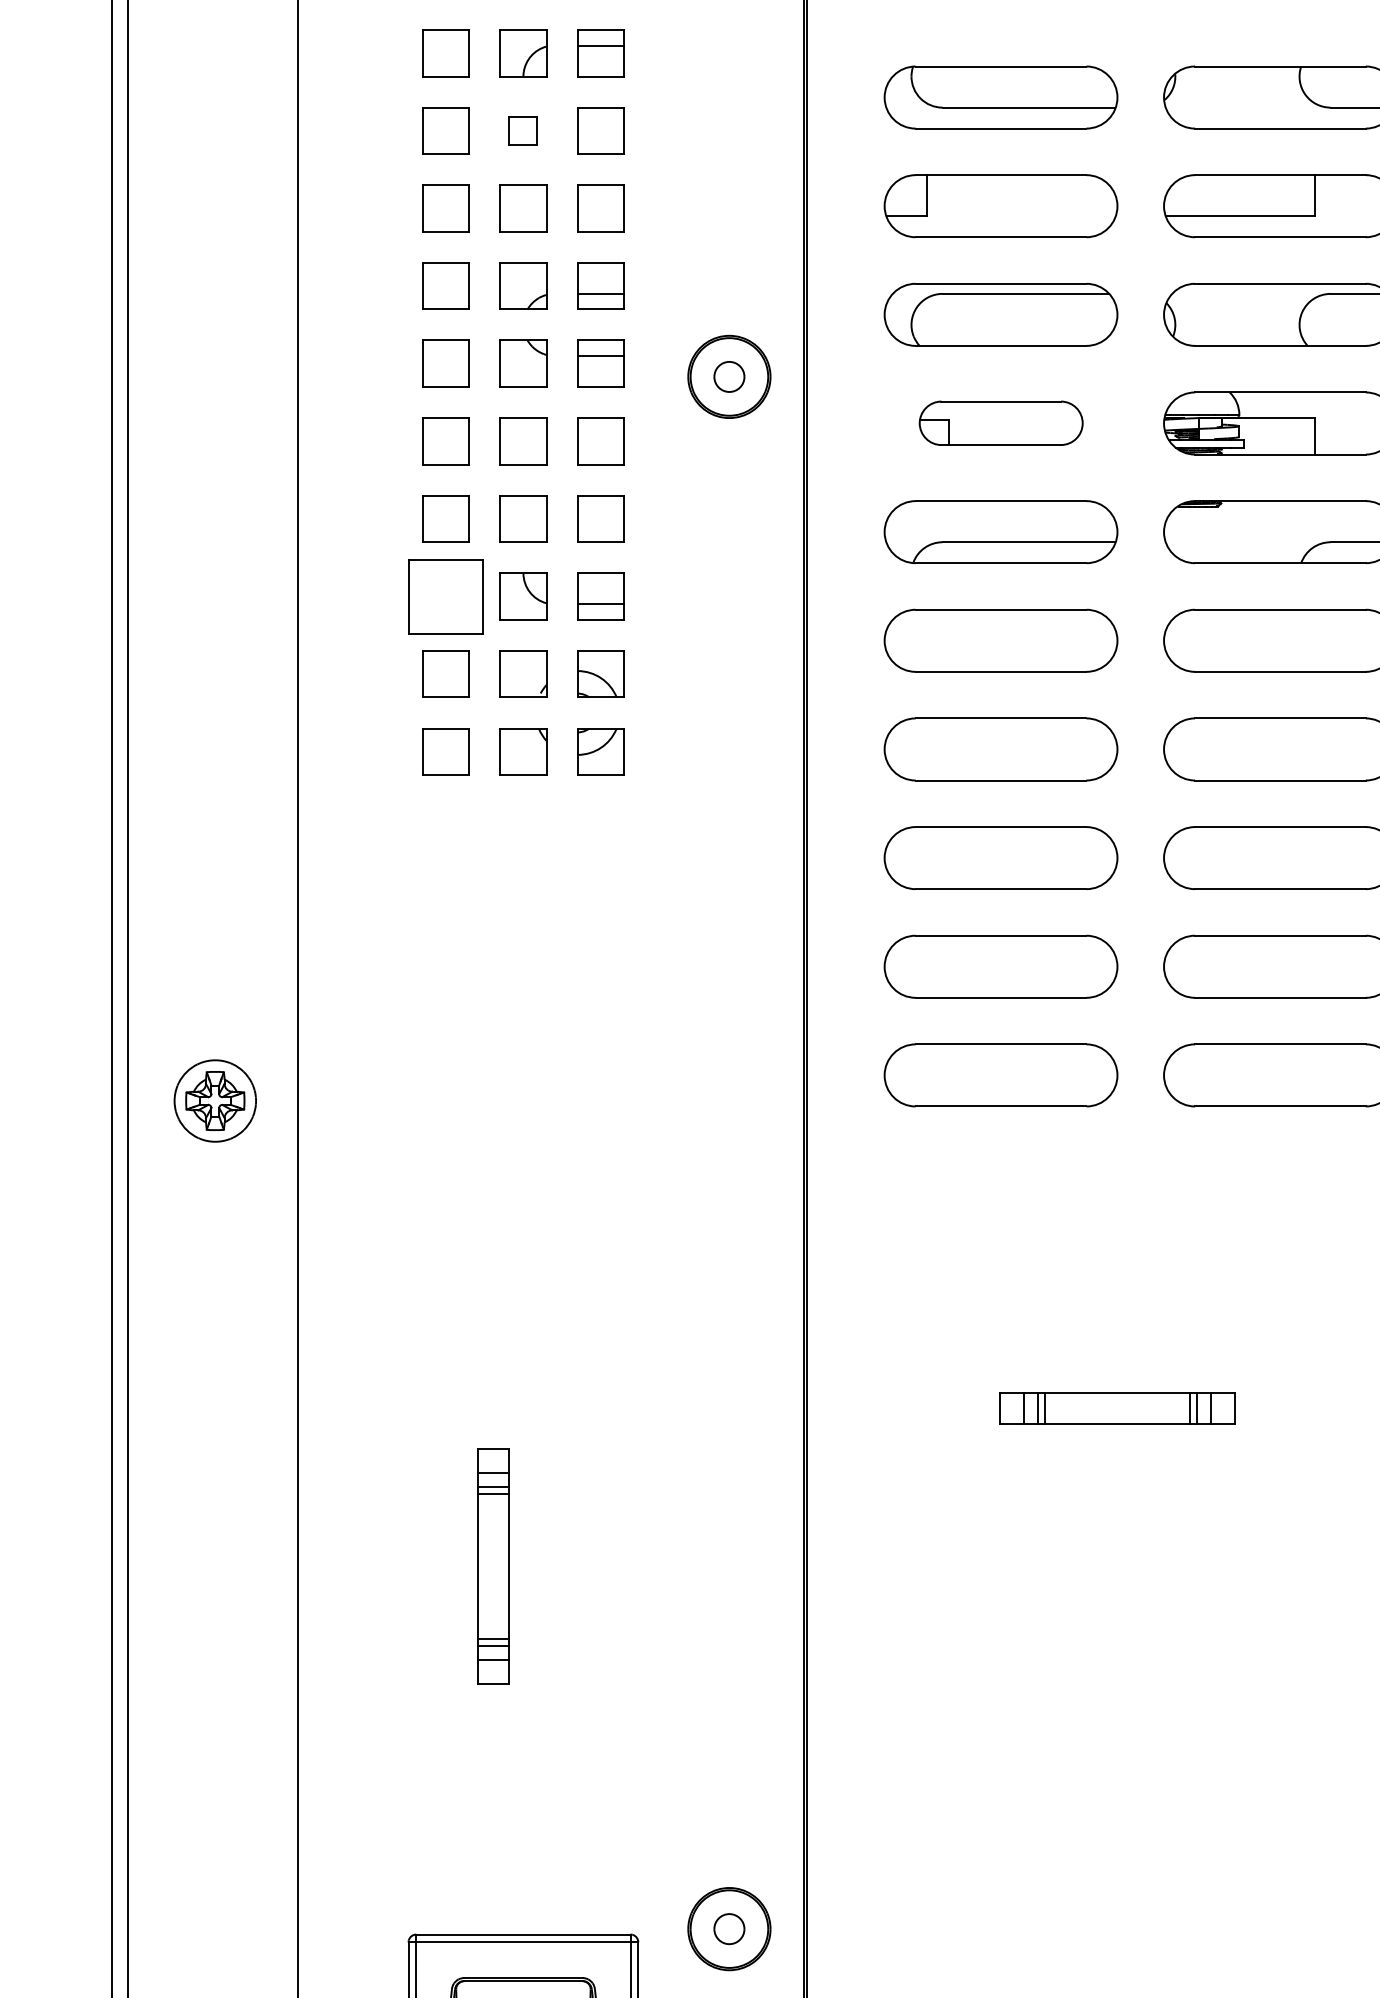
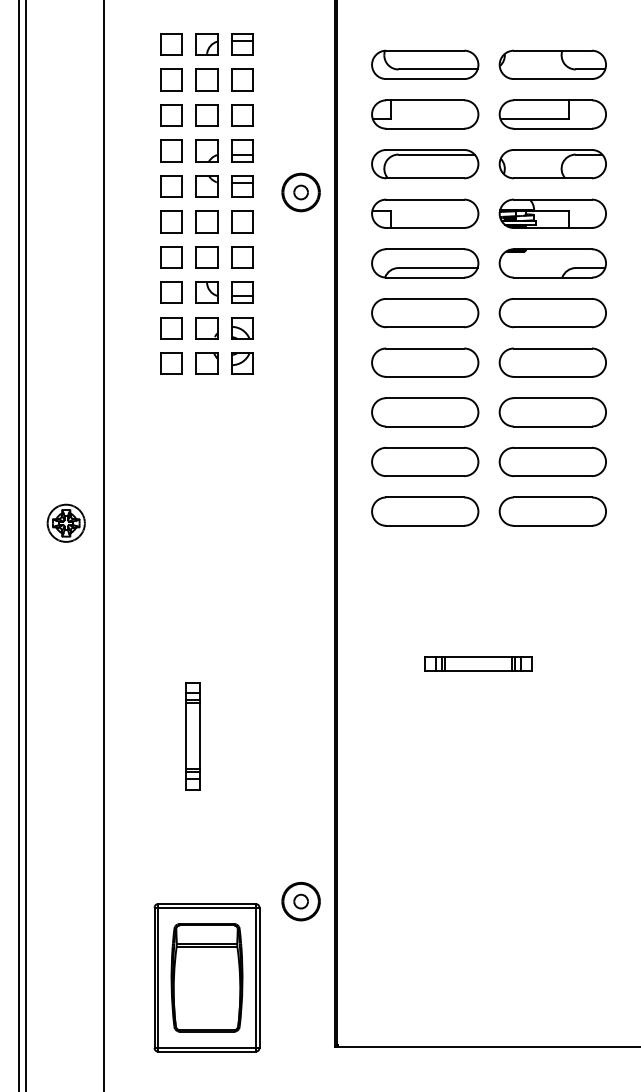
part: (522, 129) -> (206, 79), size x1.67
part: (1001, 422) -> (425, 213), size x1.43
part: (445, 595) -> (171, 292), size x0.62

